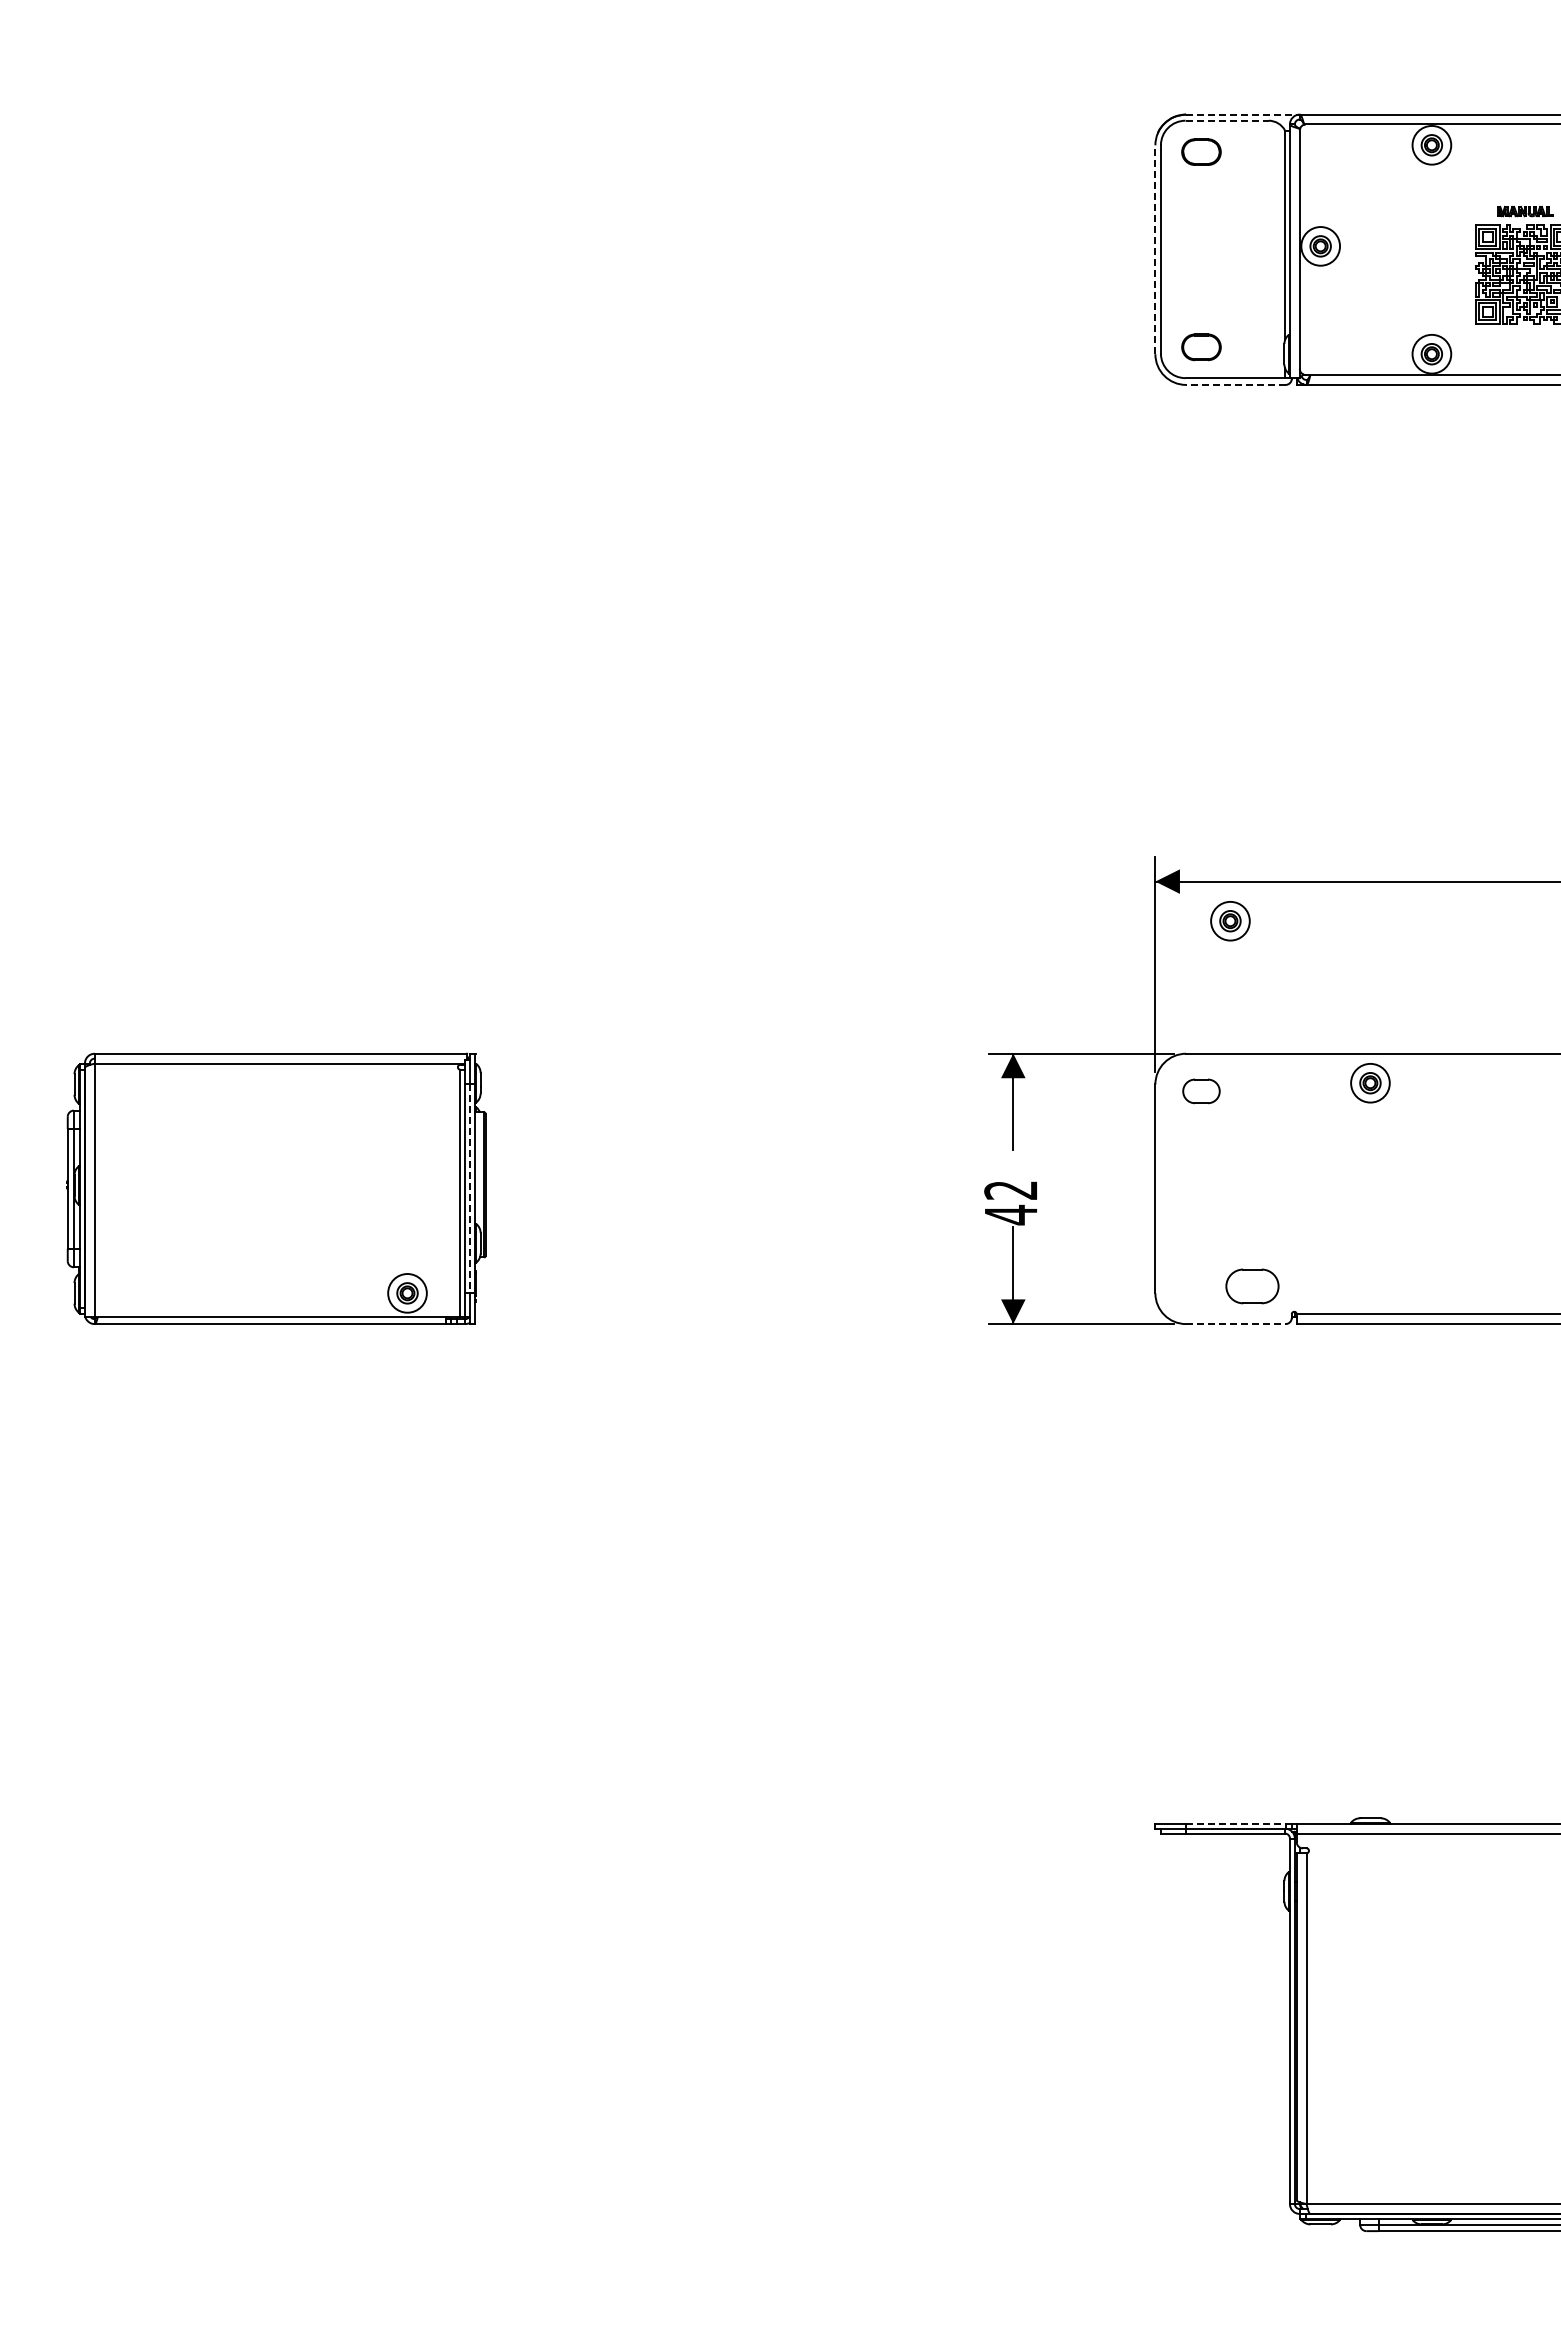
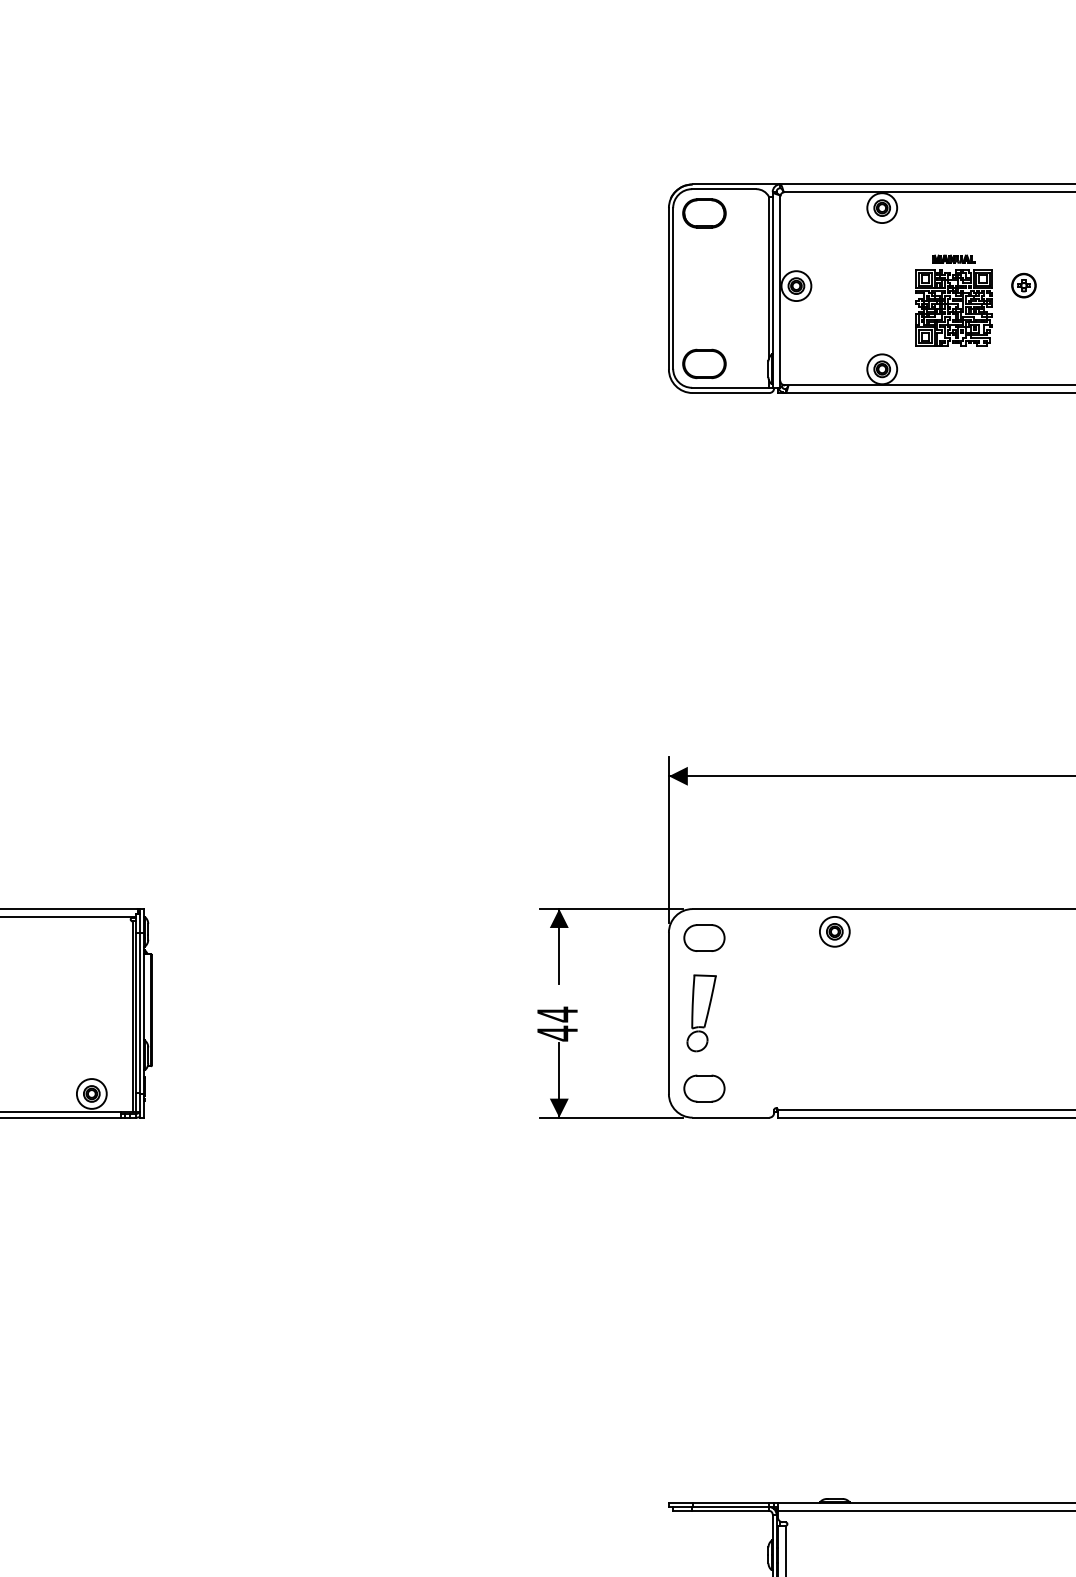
line: (1242, 114) -> (736, 184), dashed -> solid
line: (1227, 120) -> (724, 188), dashed -> solid
part: (1201, 151) -> (704, 212), size x1.43
line: (1155, 249) -> (668, 288), dashed -> solid
part: (1201, 347) -> (704, 364), size x1.43
line: (1235, 384) -> (730, 392), dashed -> solid
part: (1230, 921) -> (726, 807), removed
part: (1201, 1091) -> (704, 938), size x1.43
part: (1197, 1188) -> (701, 1013), added
line: (470, 1189) -> (140, 1013), dashed -> solid
text: (1010, 1190) -> (557, 1014), 42 -> 44
part: (1252, 1286) -> (704, 1088), moved
line: (1235, 1324) -> (730, 1117), dashed -> solid
line: (1235, 1823) -> (730, 1503), dashed -> solid

